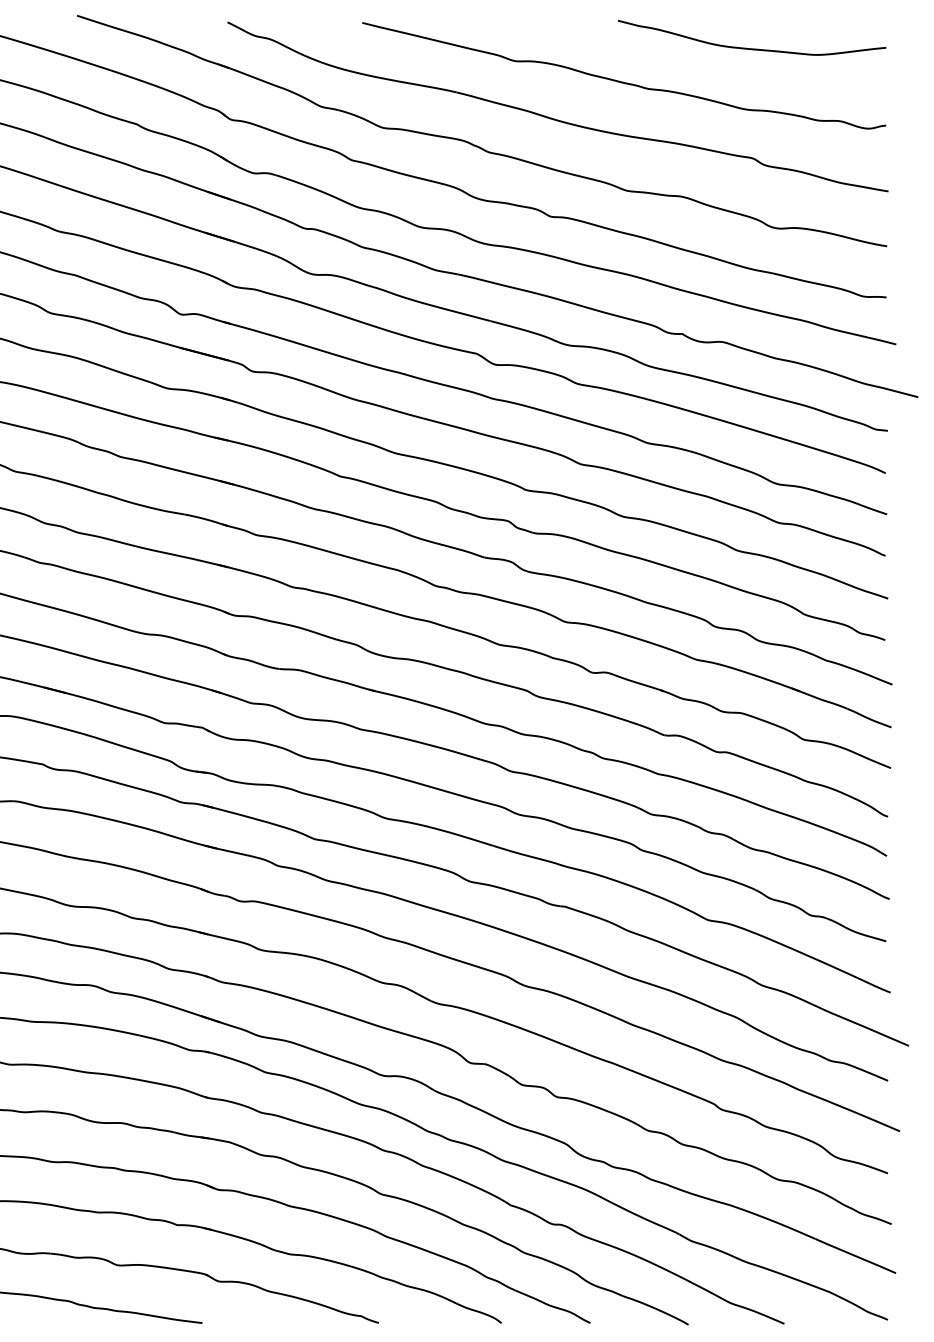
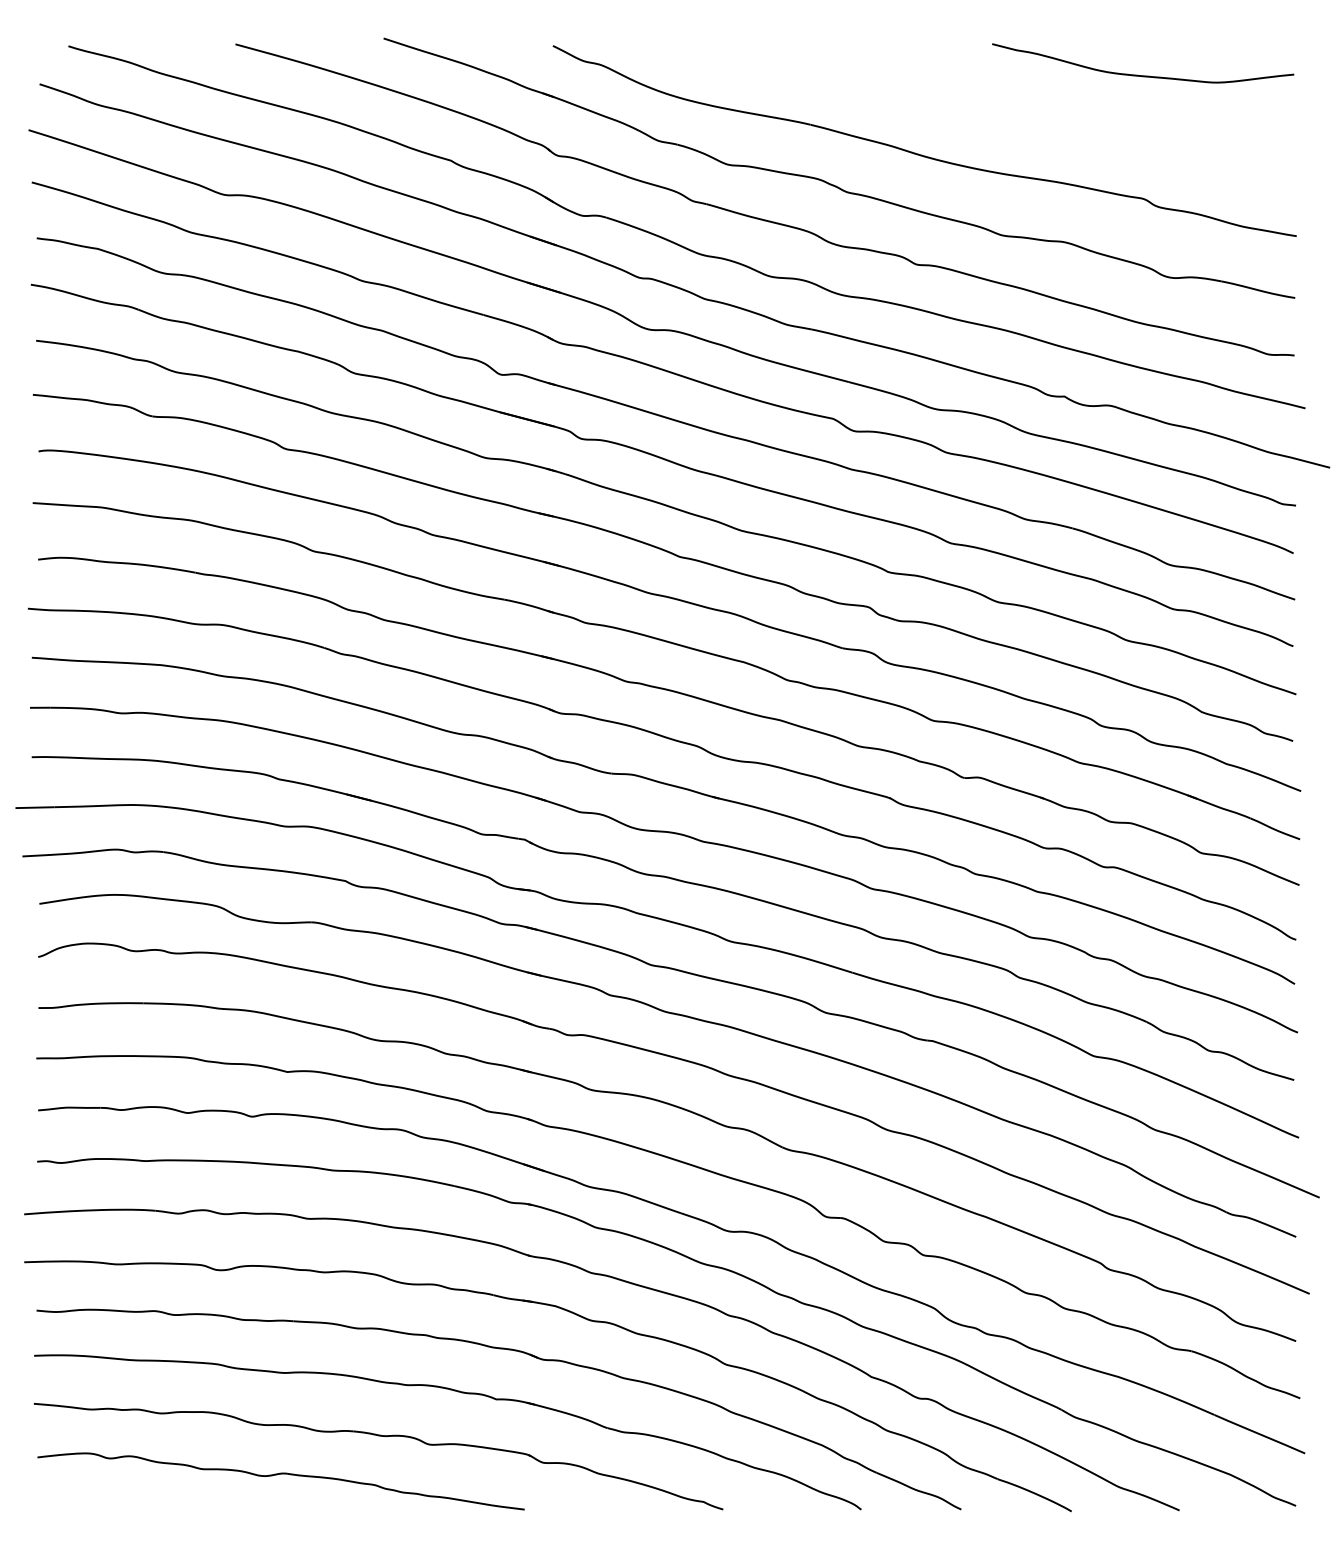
curve: (622, 81) -> (997, 112), removed

